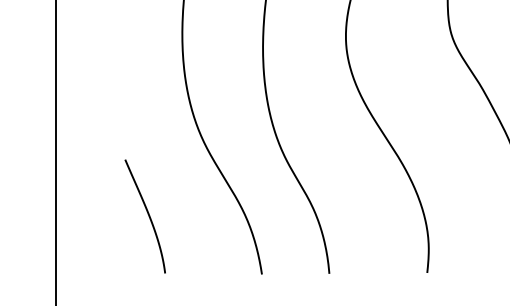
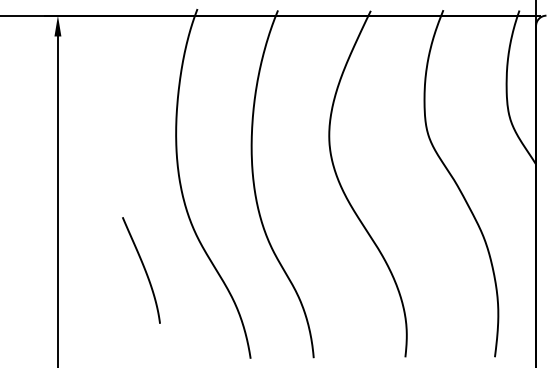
curve: (147, 214) -> (143, 268), moved

